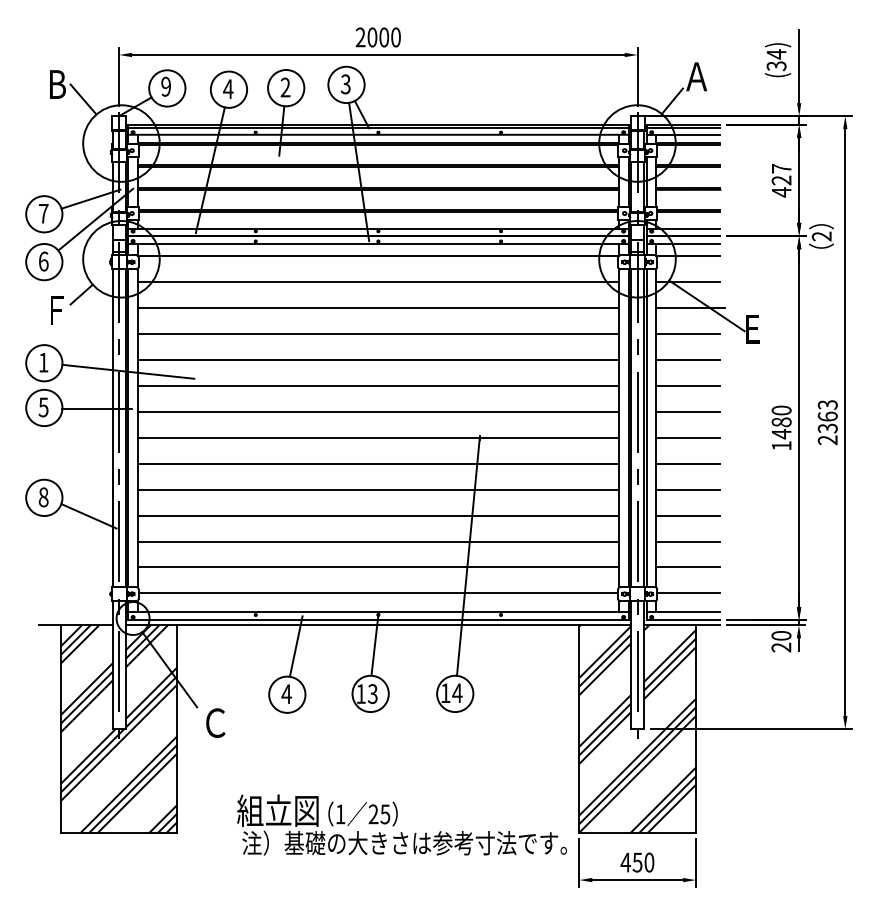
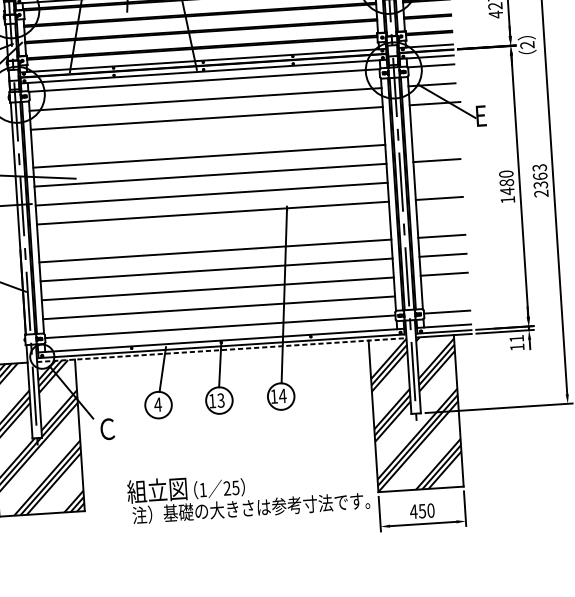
line: (378, 334) -> (208, 137), removed
line: (688, 334) -> (434, 123), removed
line: (688, 360) -> (435, 142), removed
line: (688, 411) -> (438, 179), removed
line: (378, 463) -> (214, 231), removed
line: (688, 463) -> (440, 217), removed
line: (688, 567) -> (445, 293), removed
line: (378, 625) -> (221, 350), solid -> dashed
text: (781, 641) -> (517, 342), 20 -> 11

